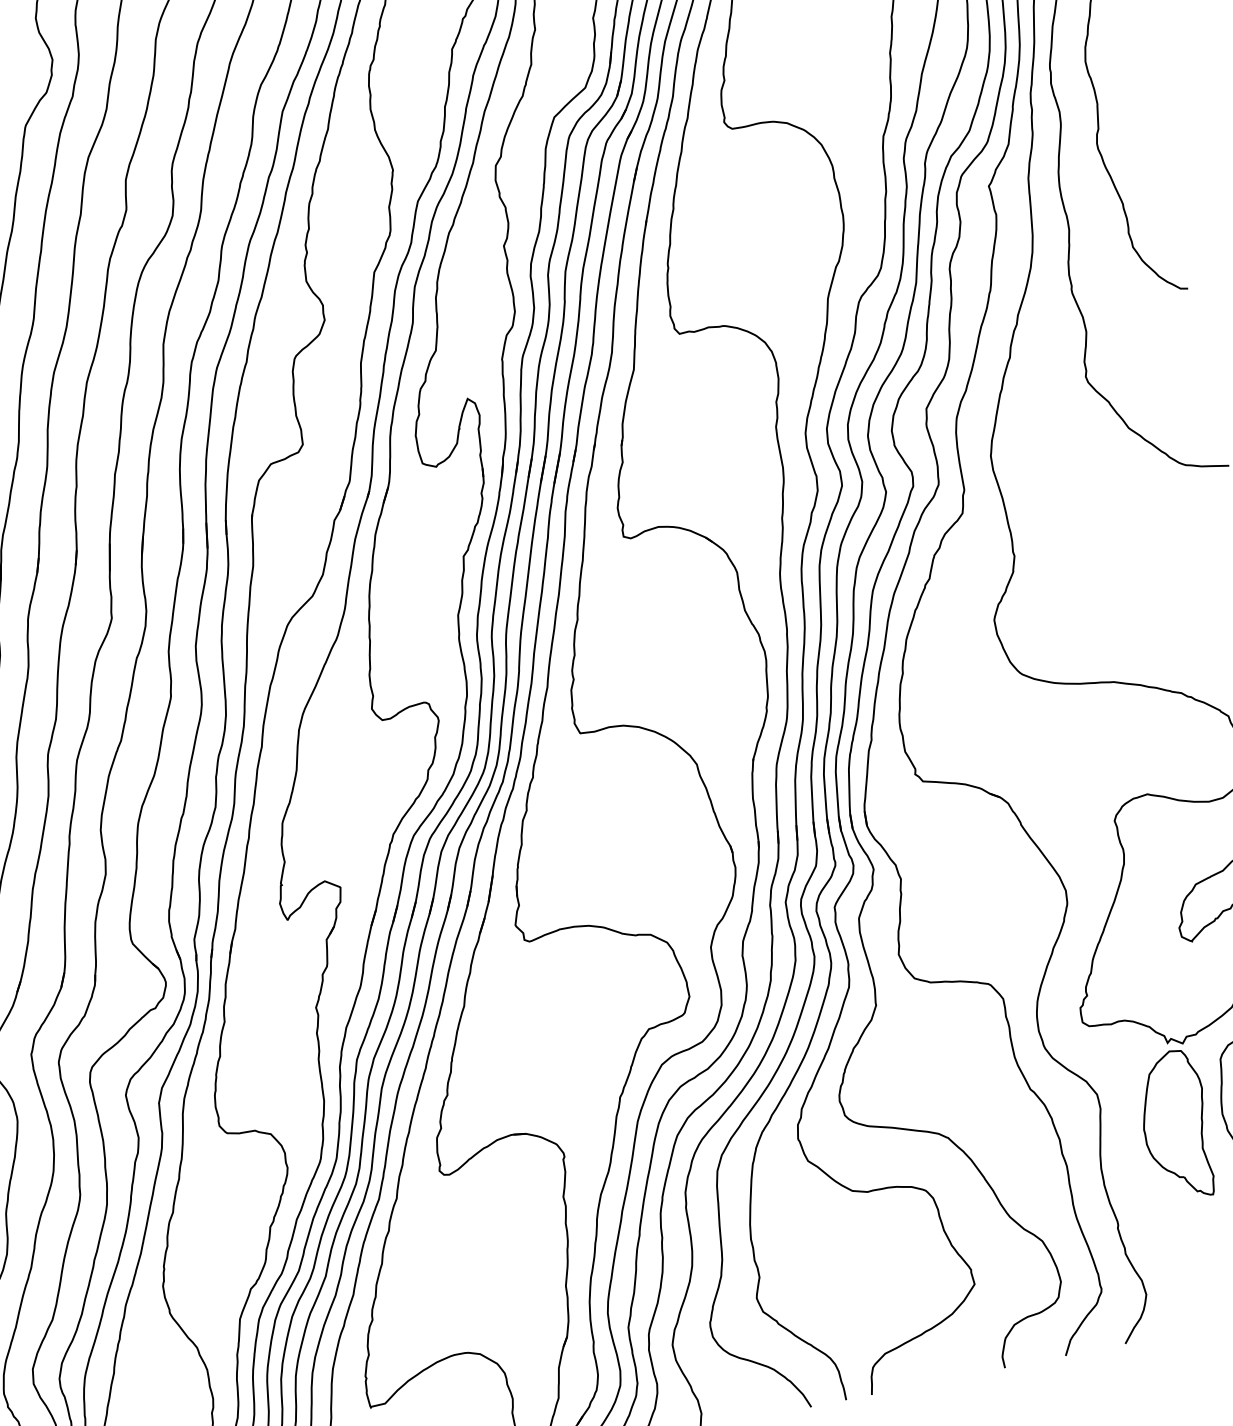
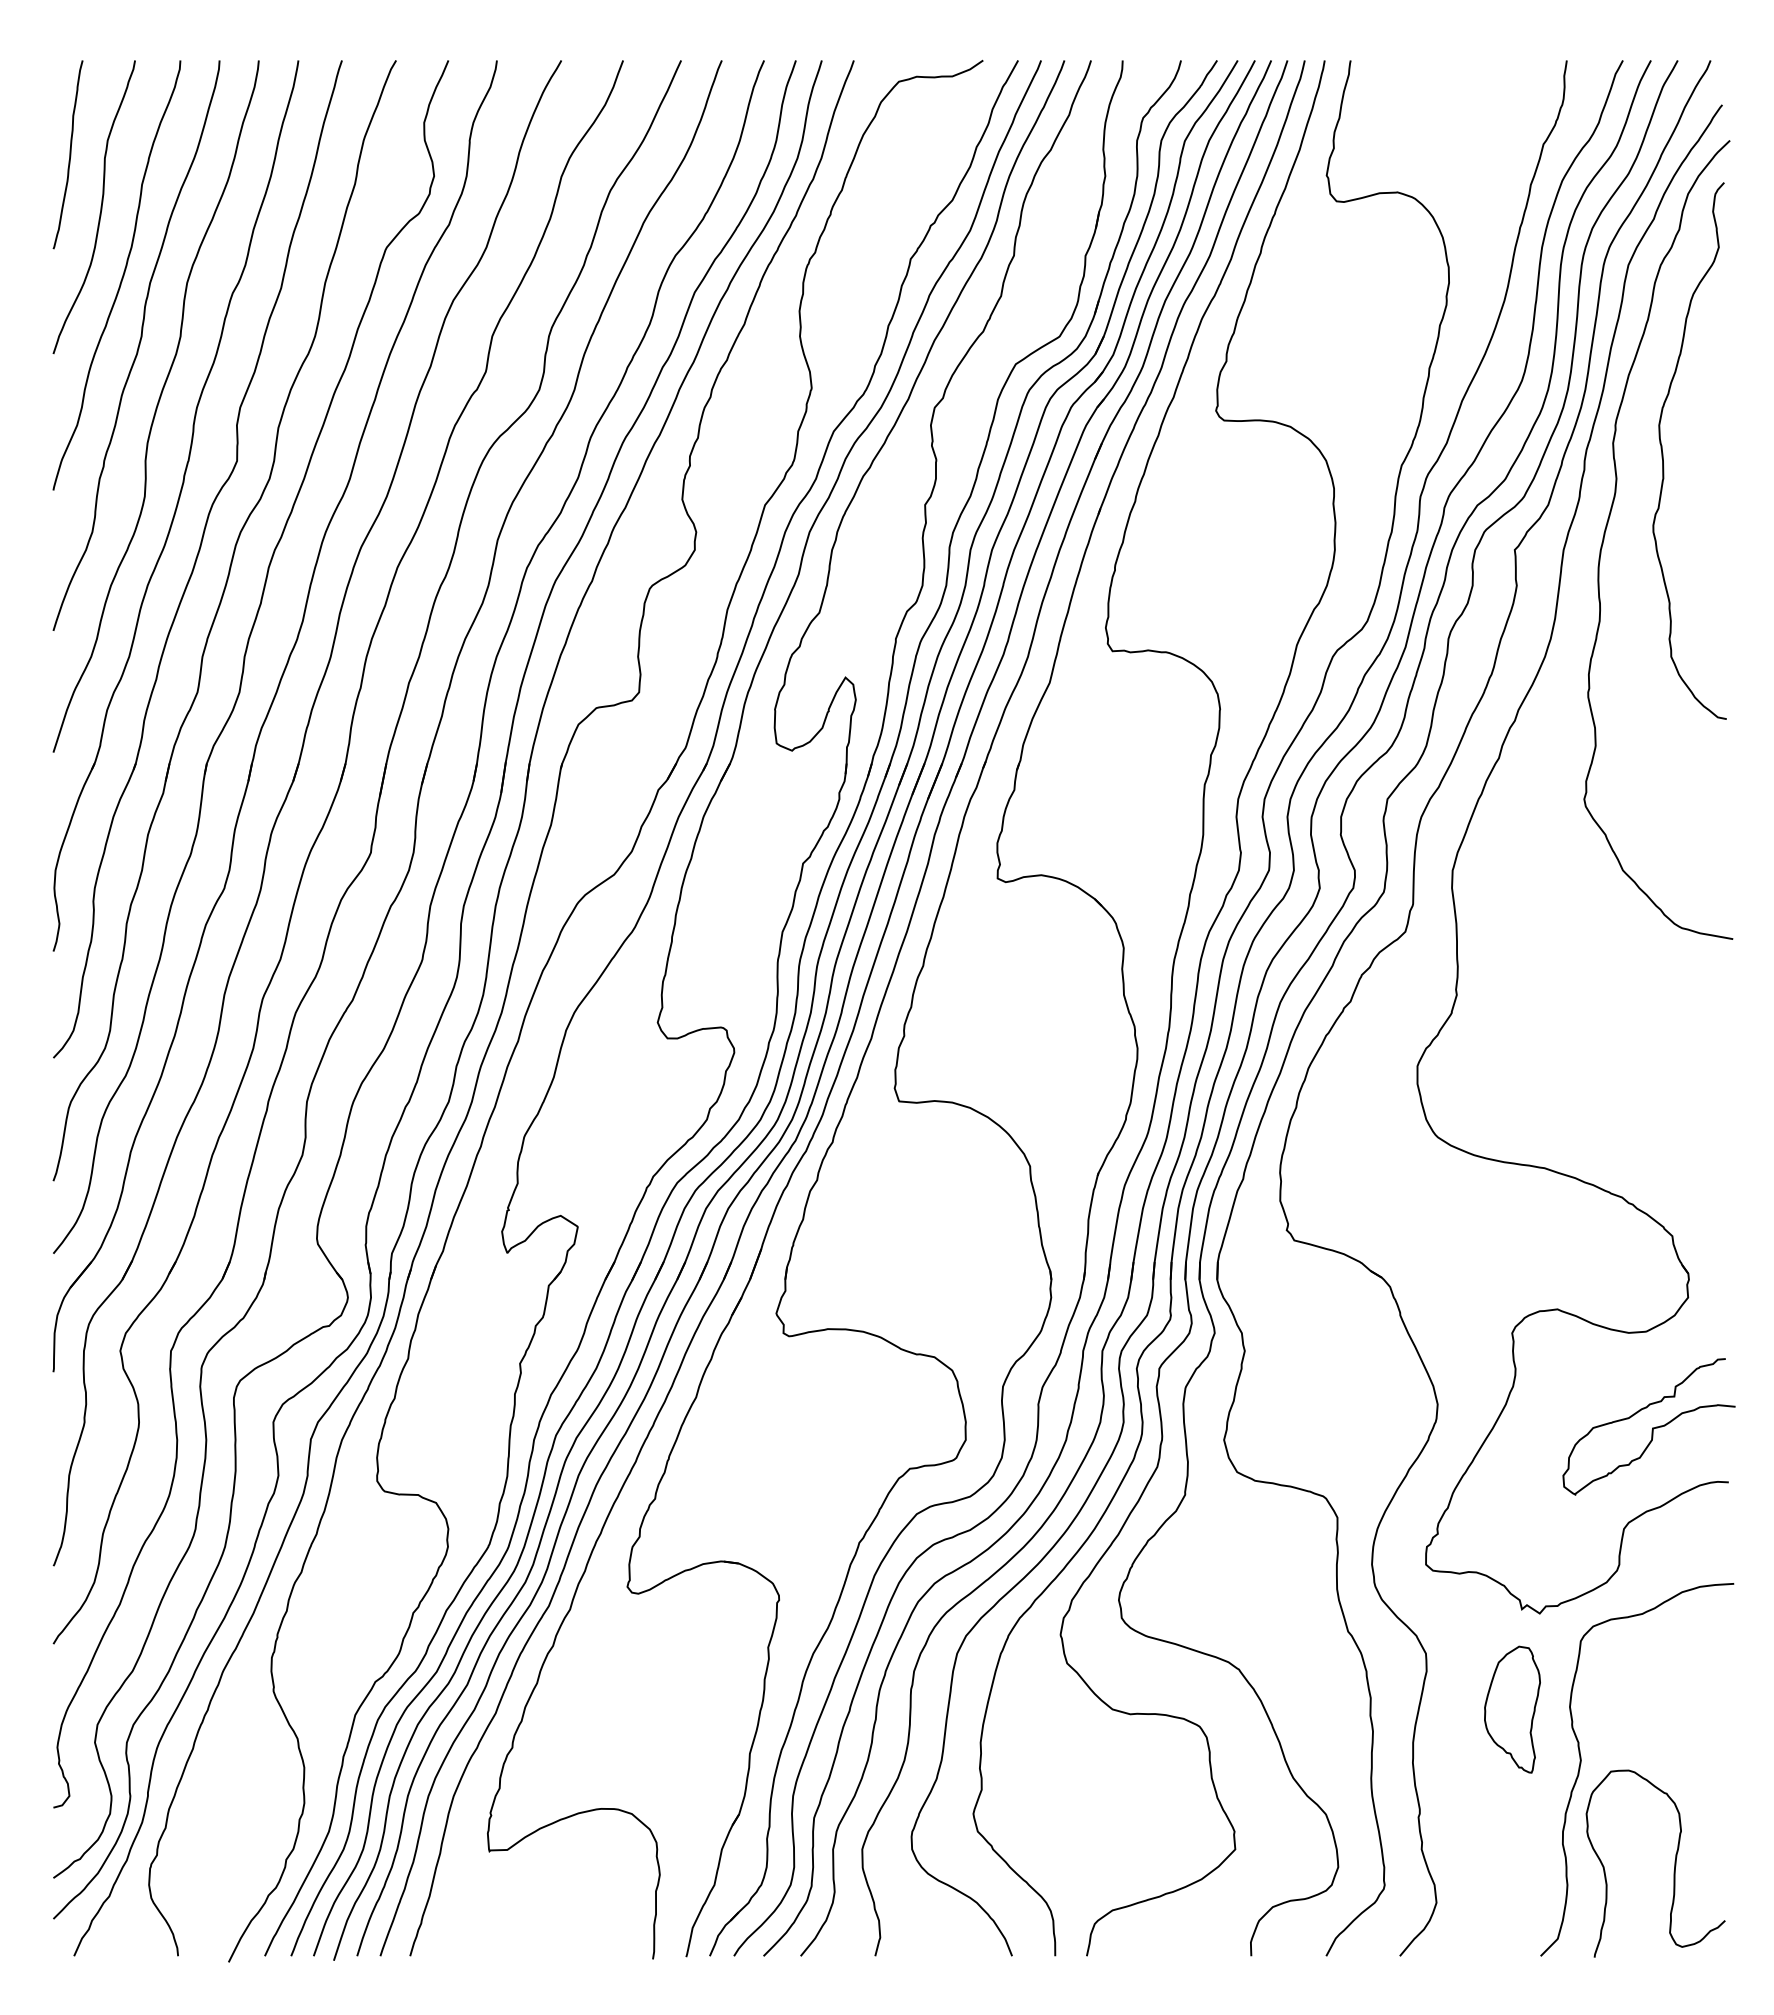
part: (1176, 1125) -> (1512, 1709), size x0.7

